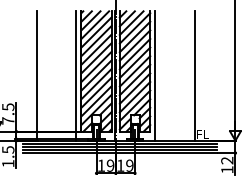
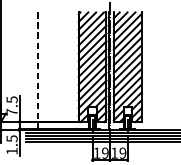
line: (76, 75) -> (74, 70), removed
line: (155, 75) -> (146, 70), removed
line: (36, 76) -> (37, 71), solid -> dashed

